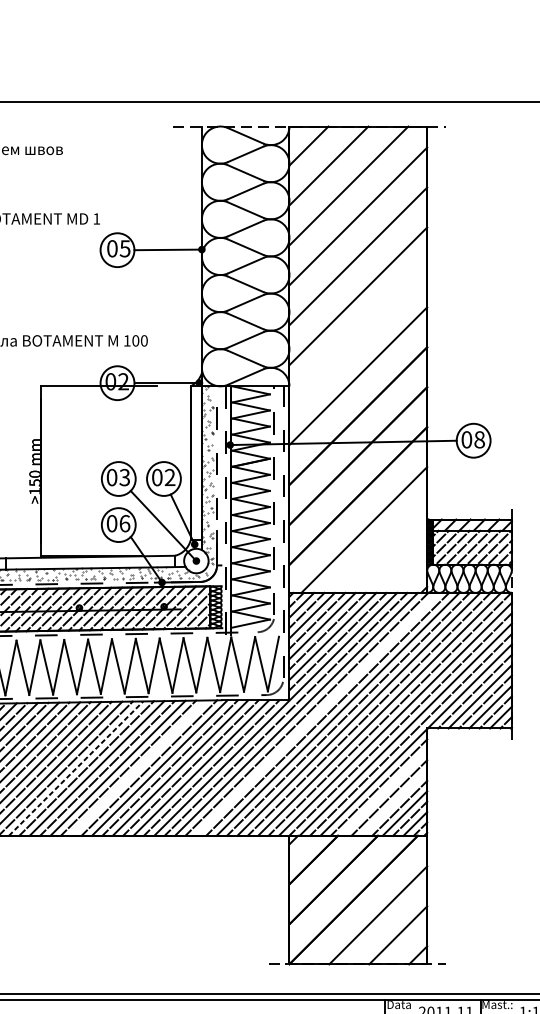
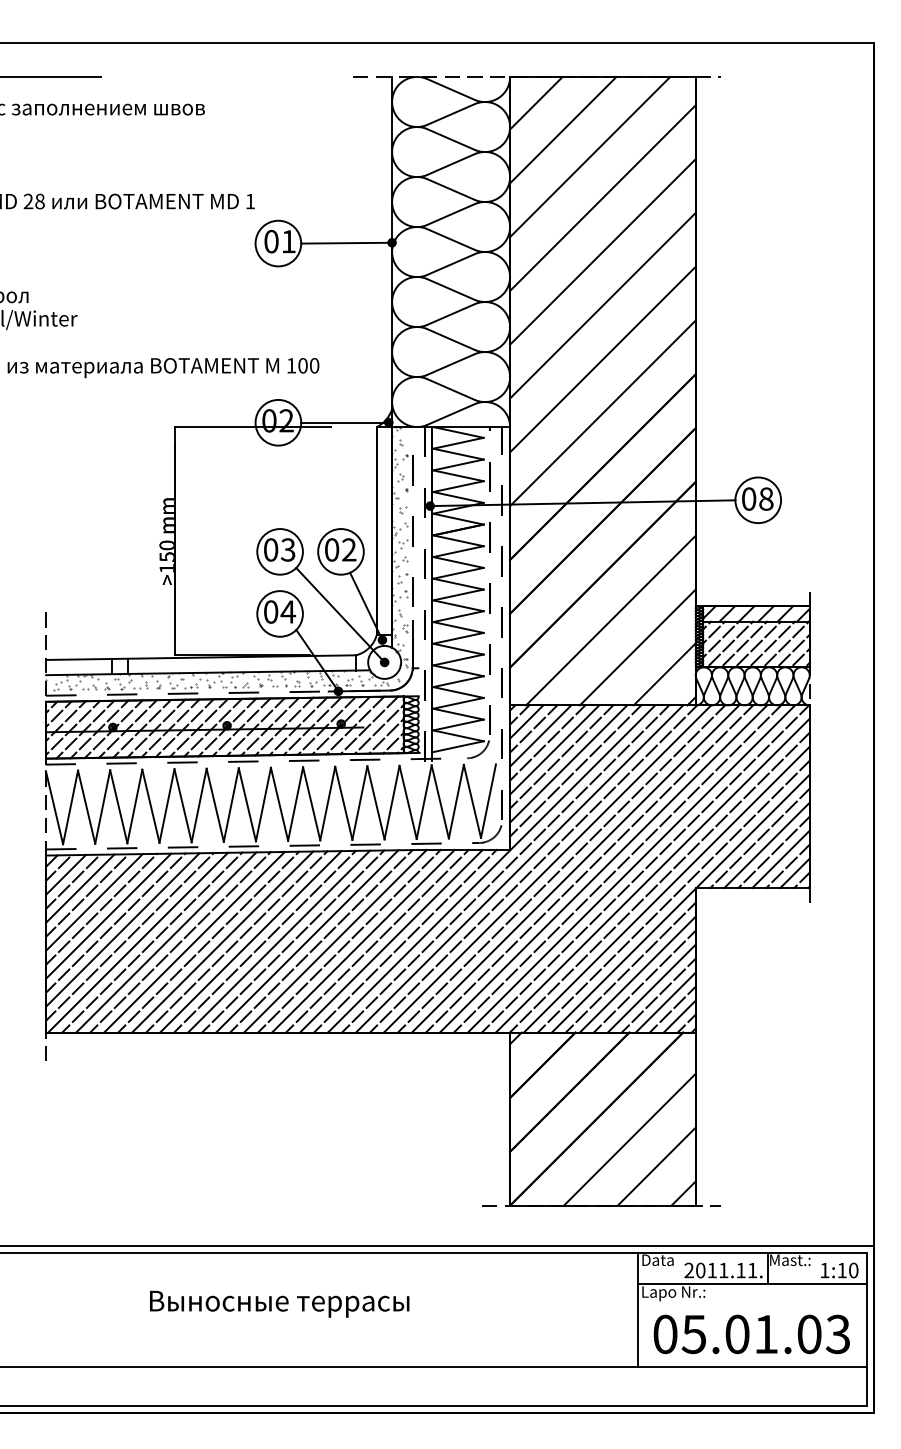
text: (125, 248) -> (288, 241), 05 -> 01
line: (358, 336) -> (602, 359), added
text: (125, 523) -> (288, 611), 06 -> 04
line: (384, 549) -> (637, 647), added
line: (404, 570) -> (664, 674), added
line: (317, 714) -> (547, 868), added
line: (76, 768) -> (223, 941), dashed -> solid
line: (139, 768) -> (307, 941), added
line: (384, 792) -> (637, 974), added
line: (394, 803) -> (651, 988), added

